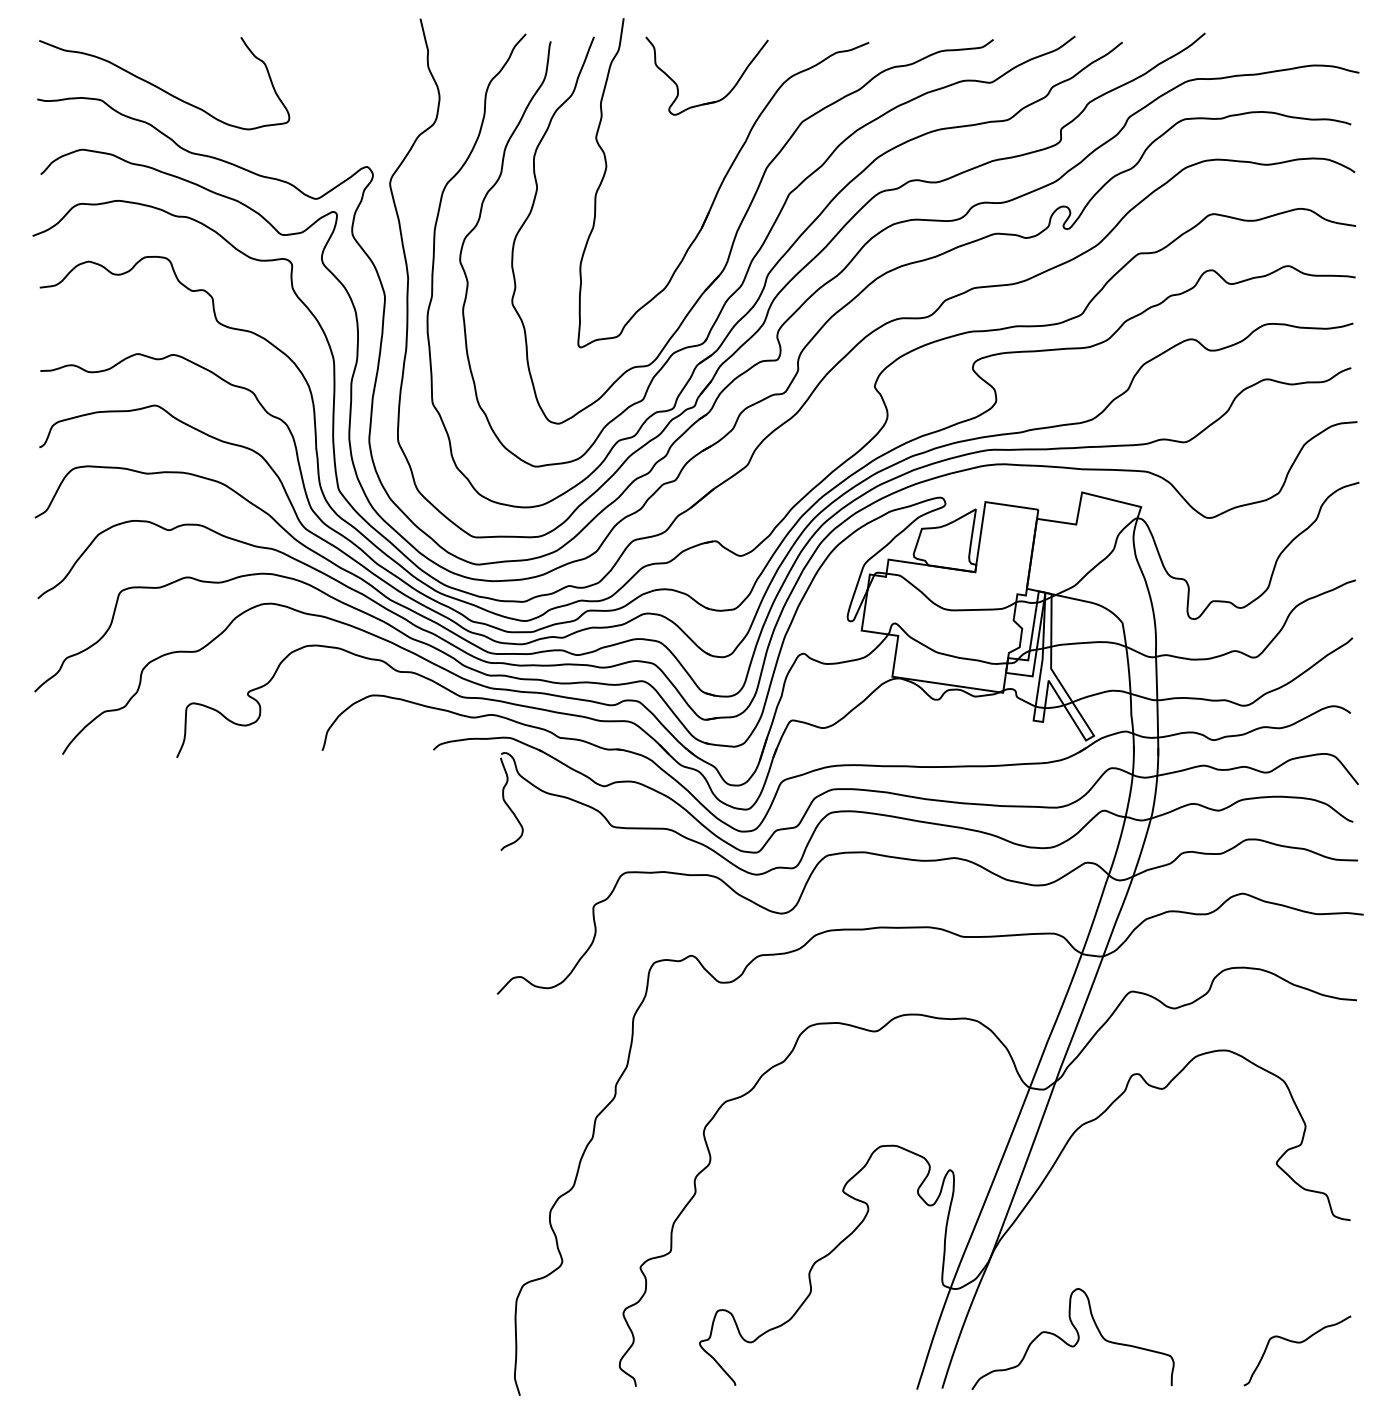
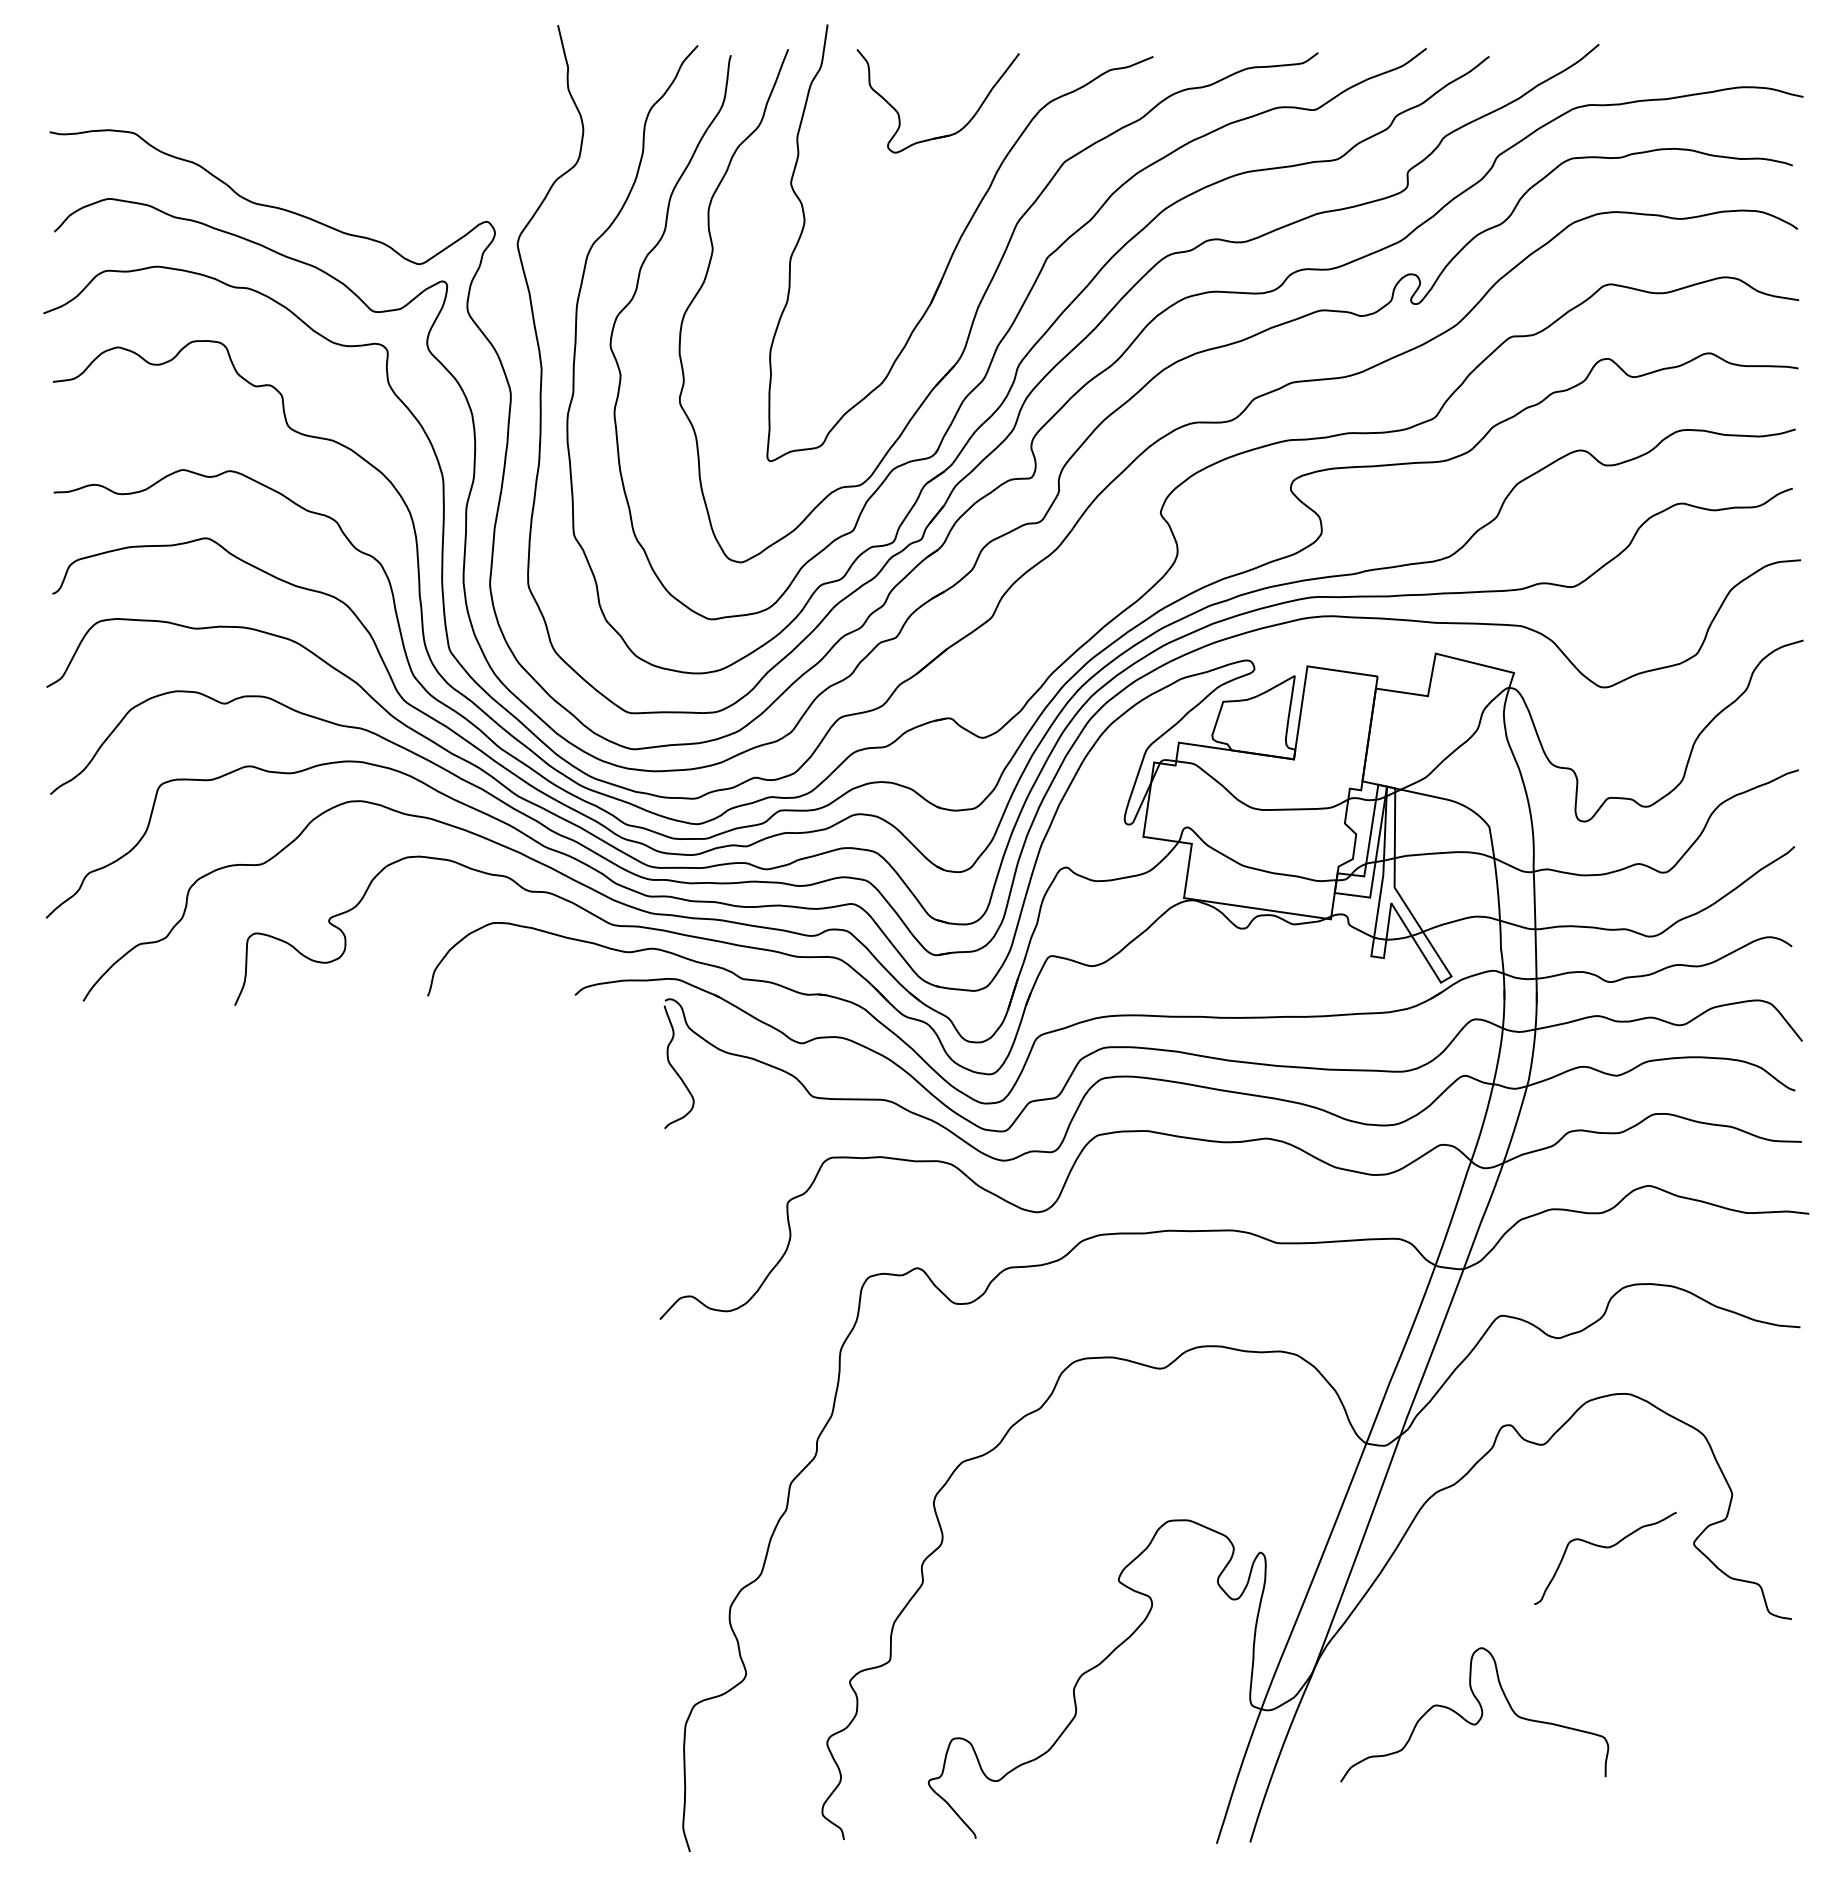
curve: (160, 87) -> (212, 116), removed
curve: (1077, 1340) -> (1480, 1716), moved
curve: (1297, 1343) -> (1605, 1548), moved

